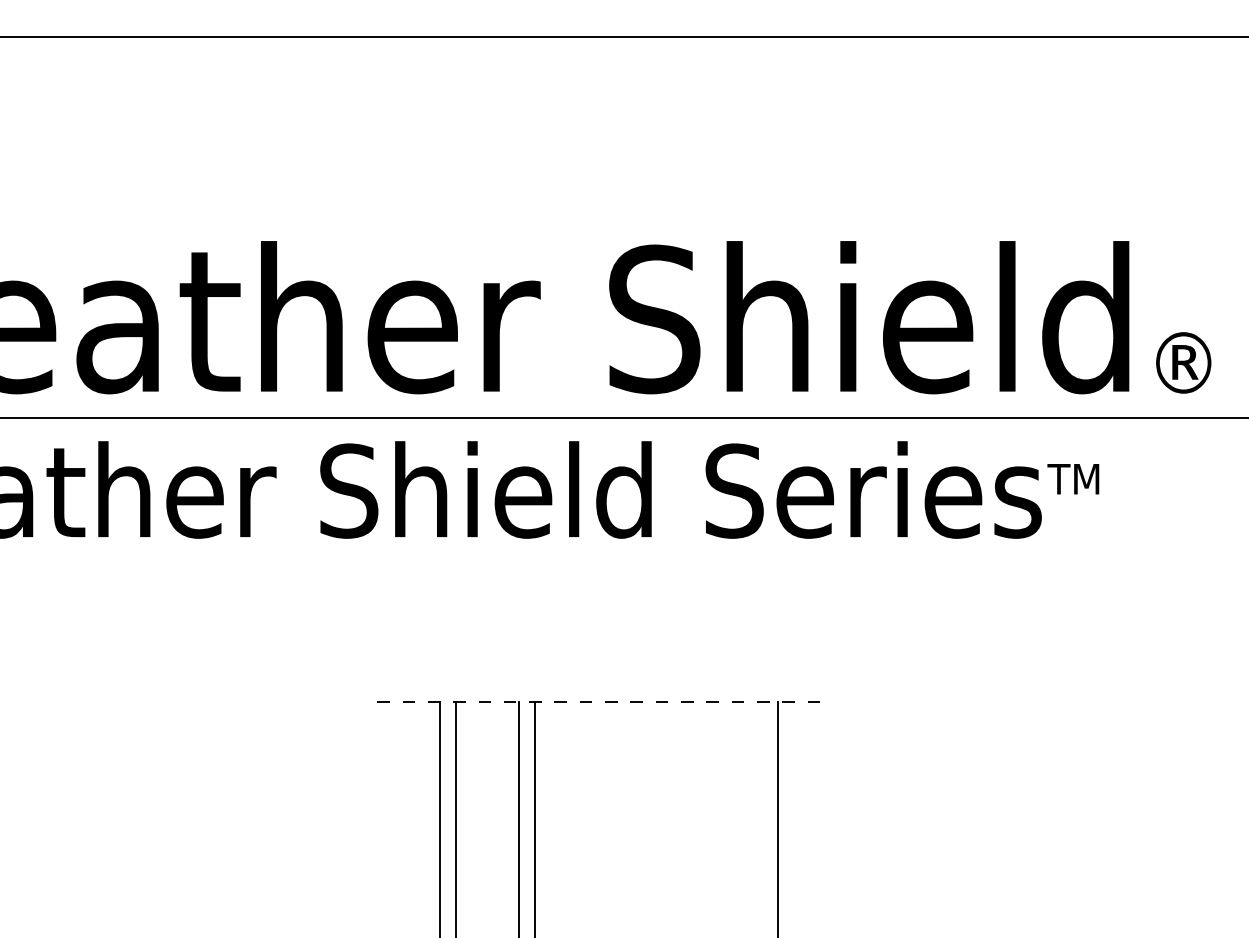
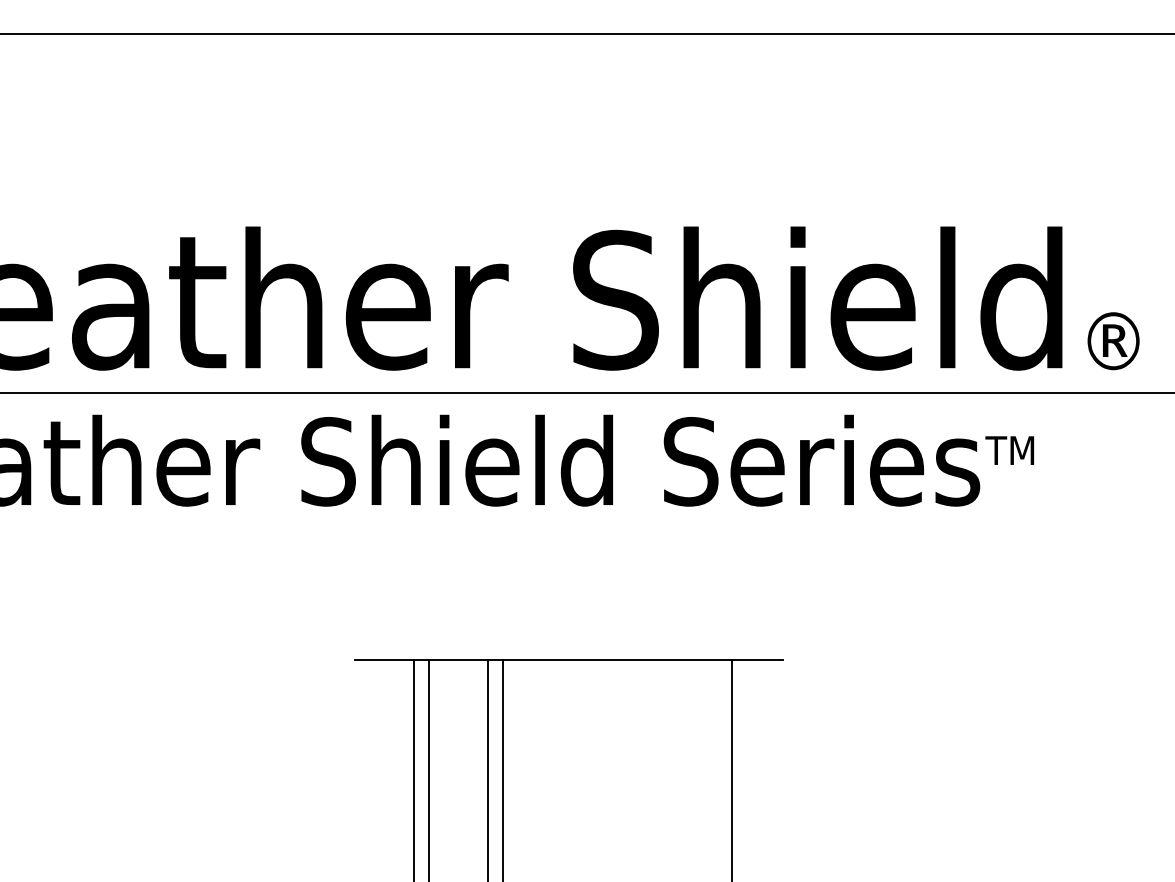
line: (604, 701) -> (568, 659), dashed -> solid

